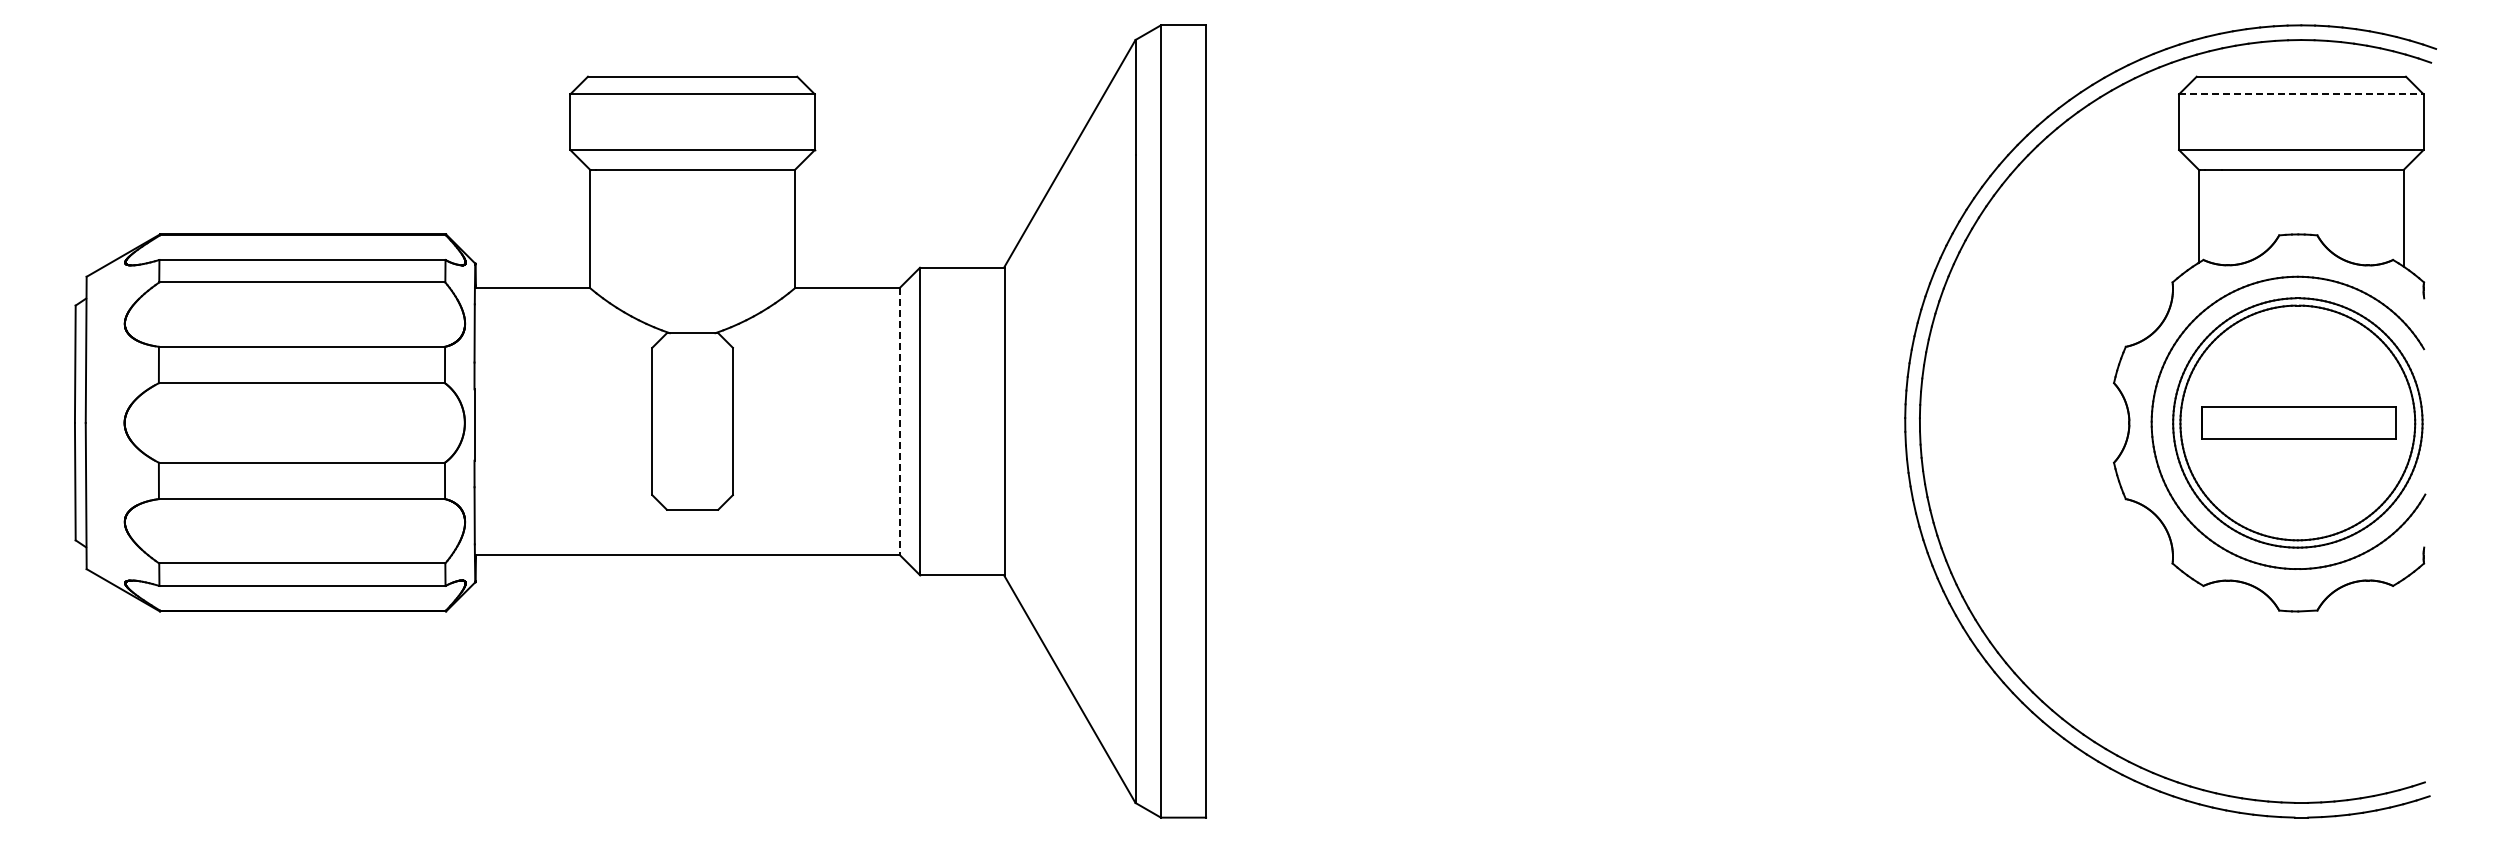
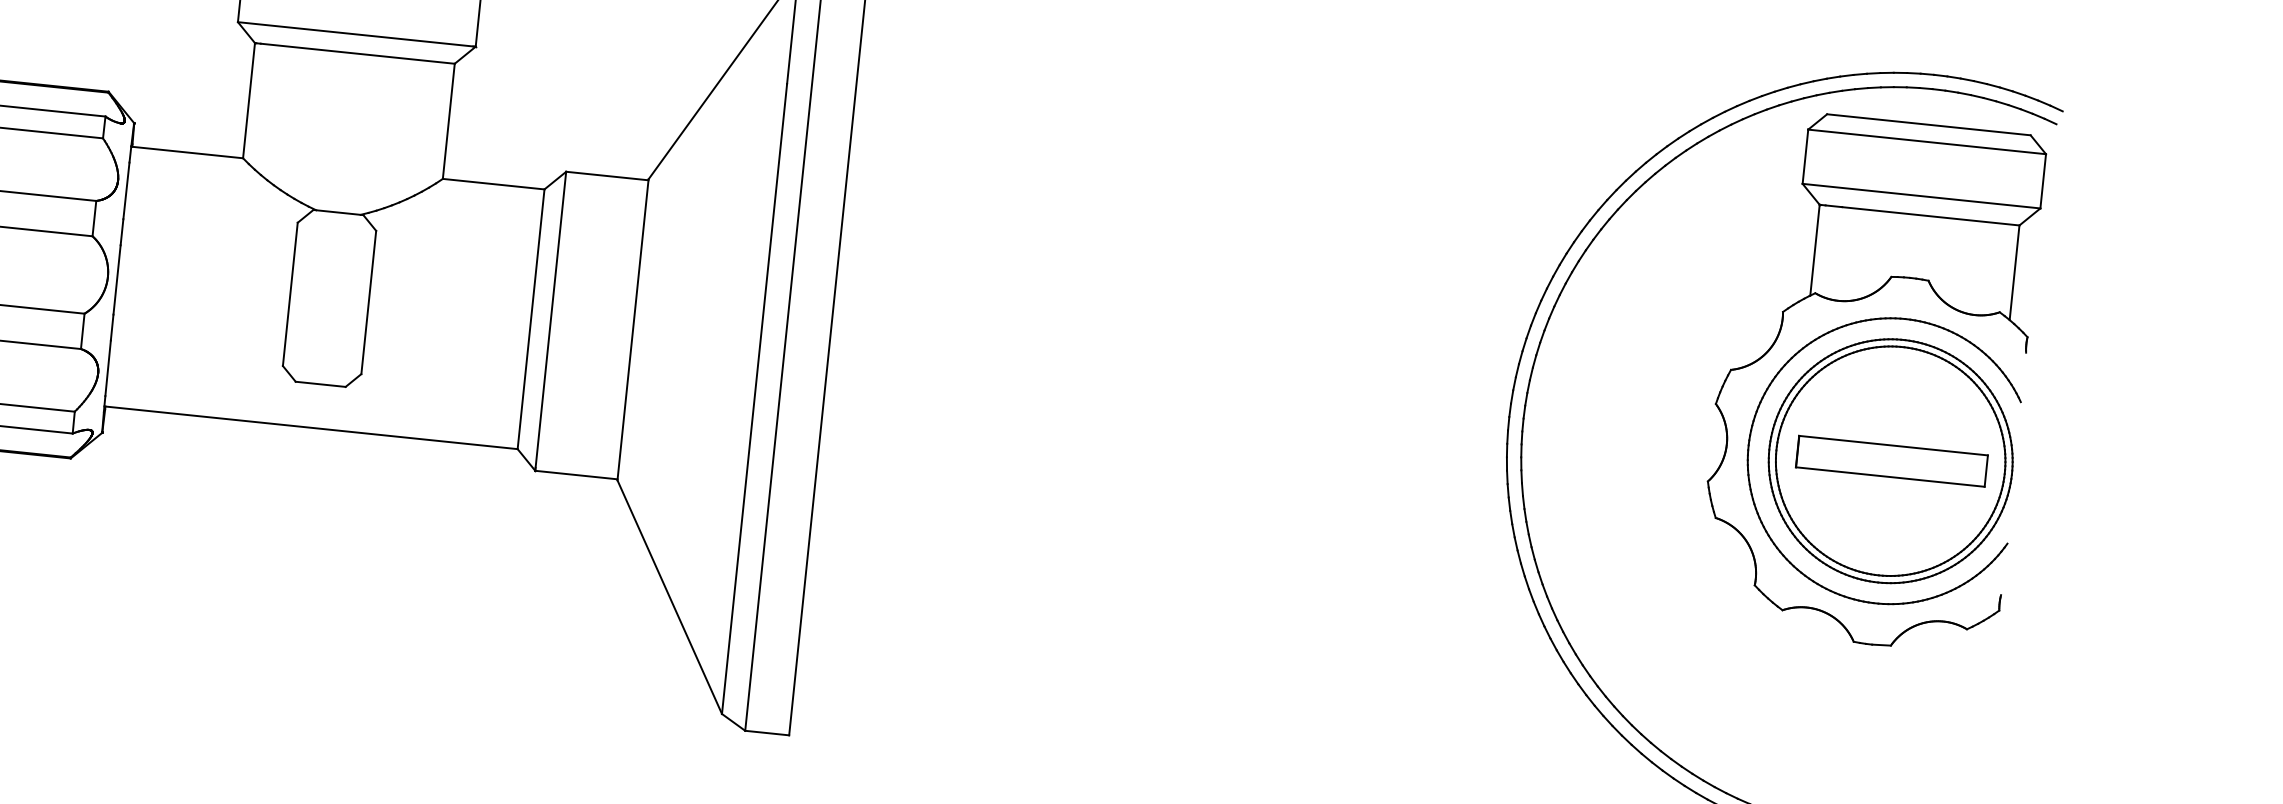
line: (2301, 94) -> (1927, 142), dashed -> solid
line: (899, 421) -> (530, 319), dashed -> solid

